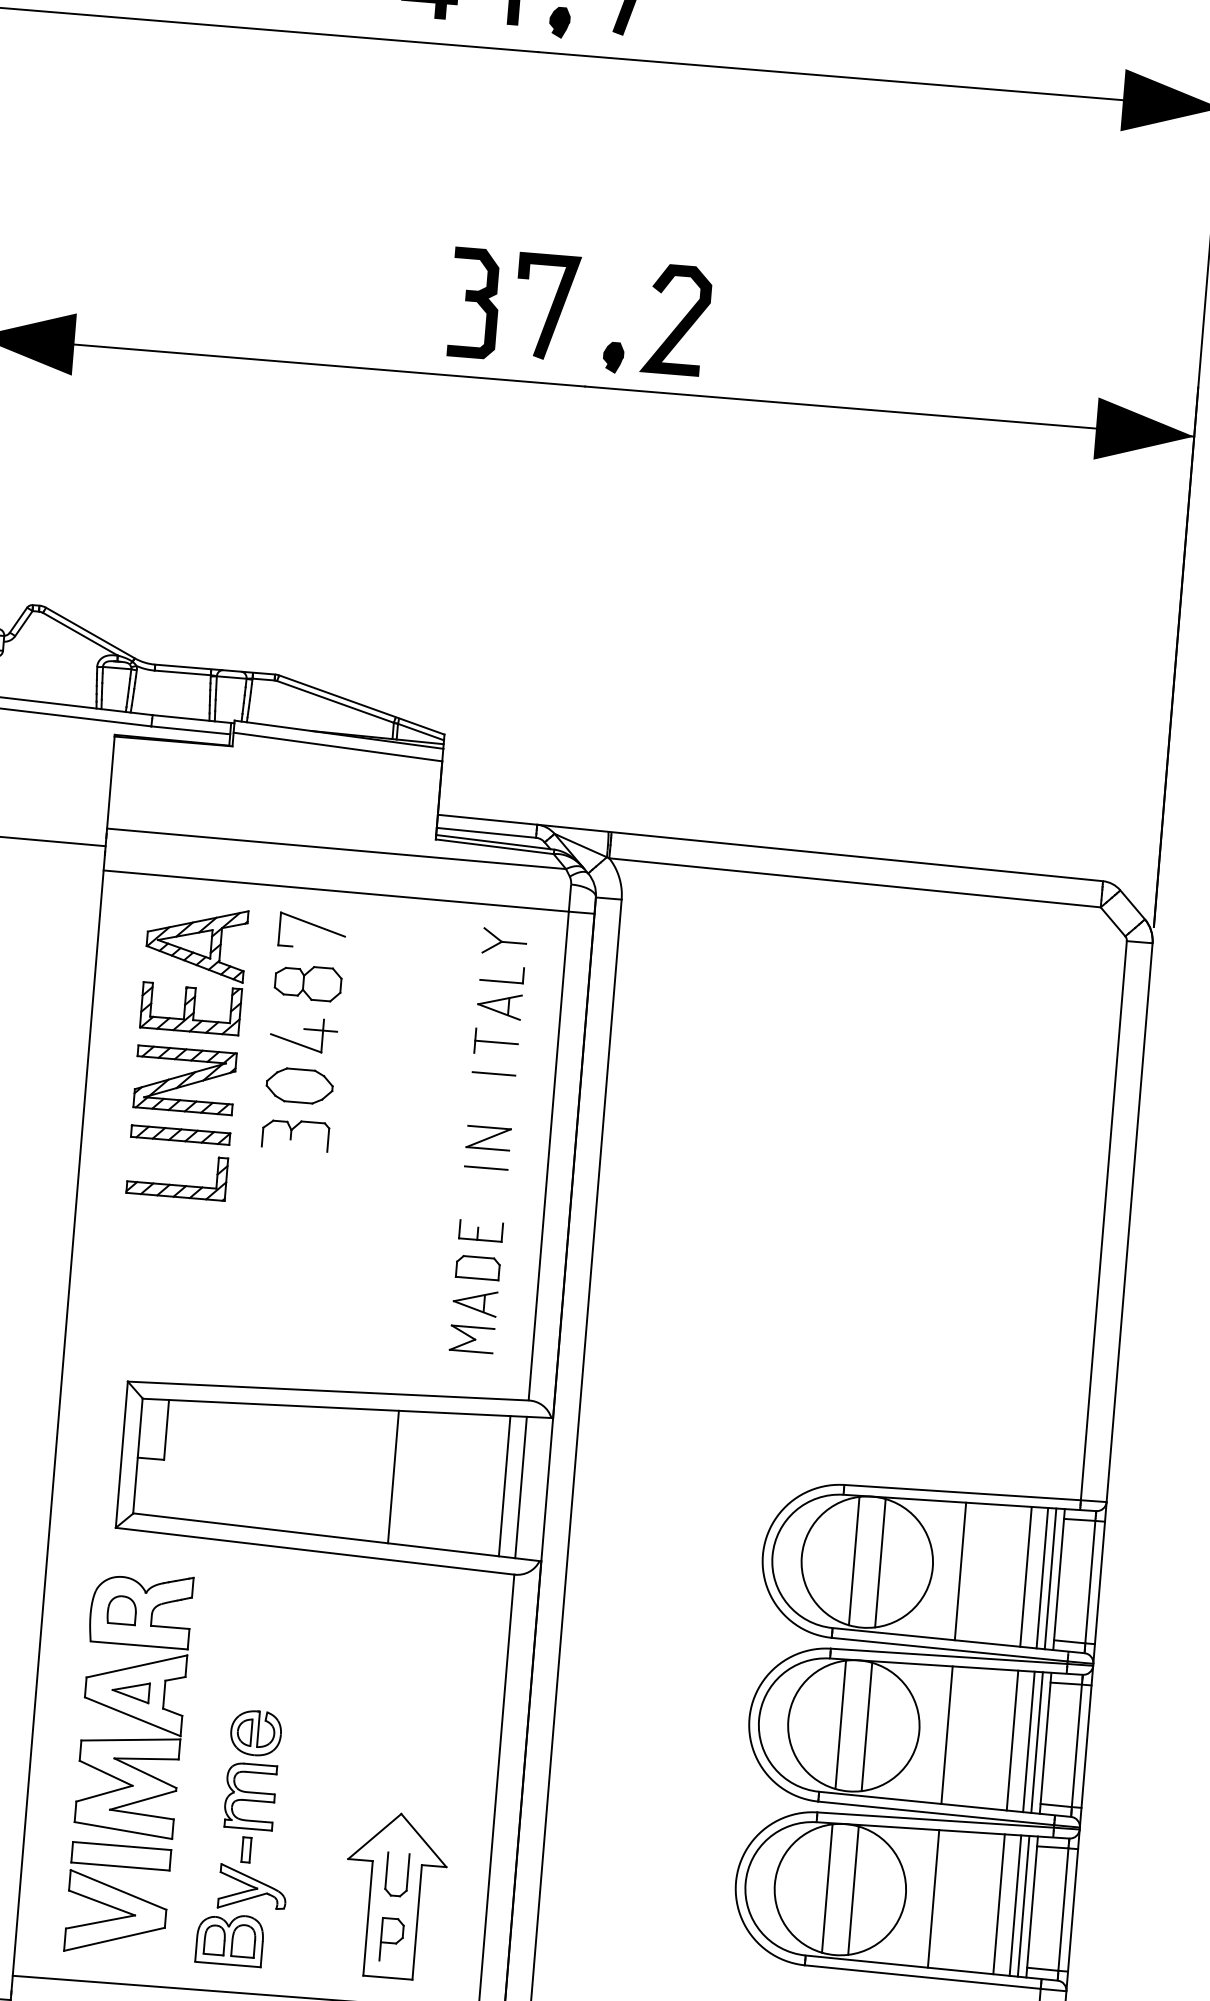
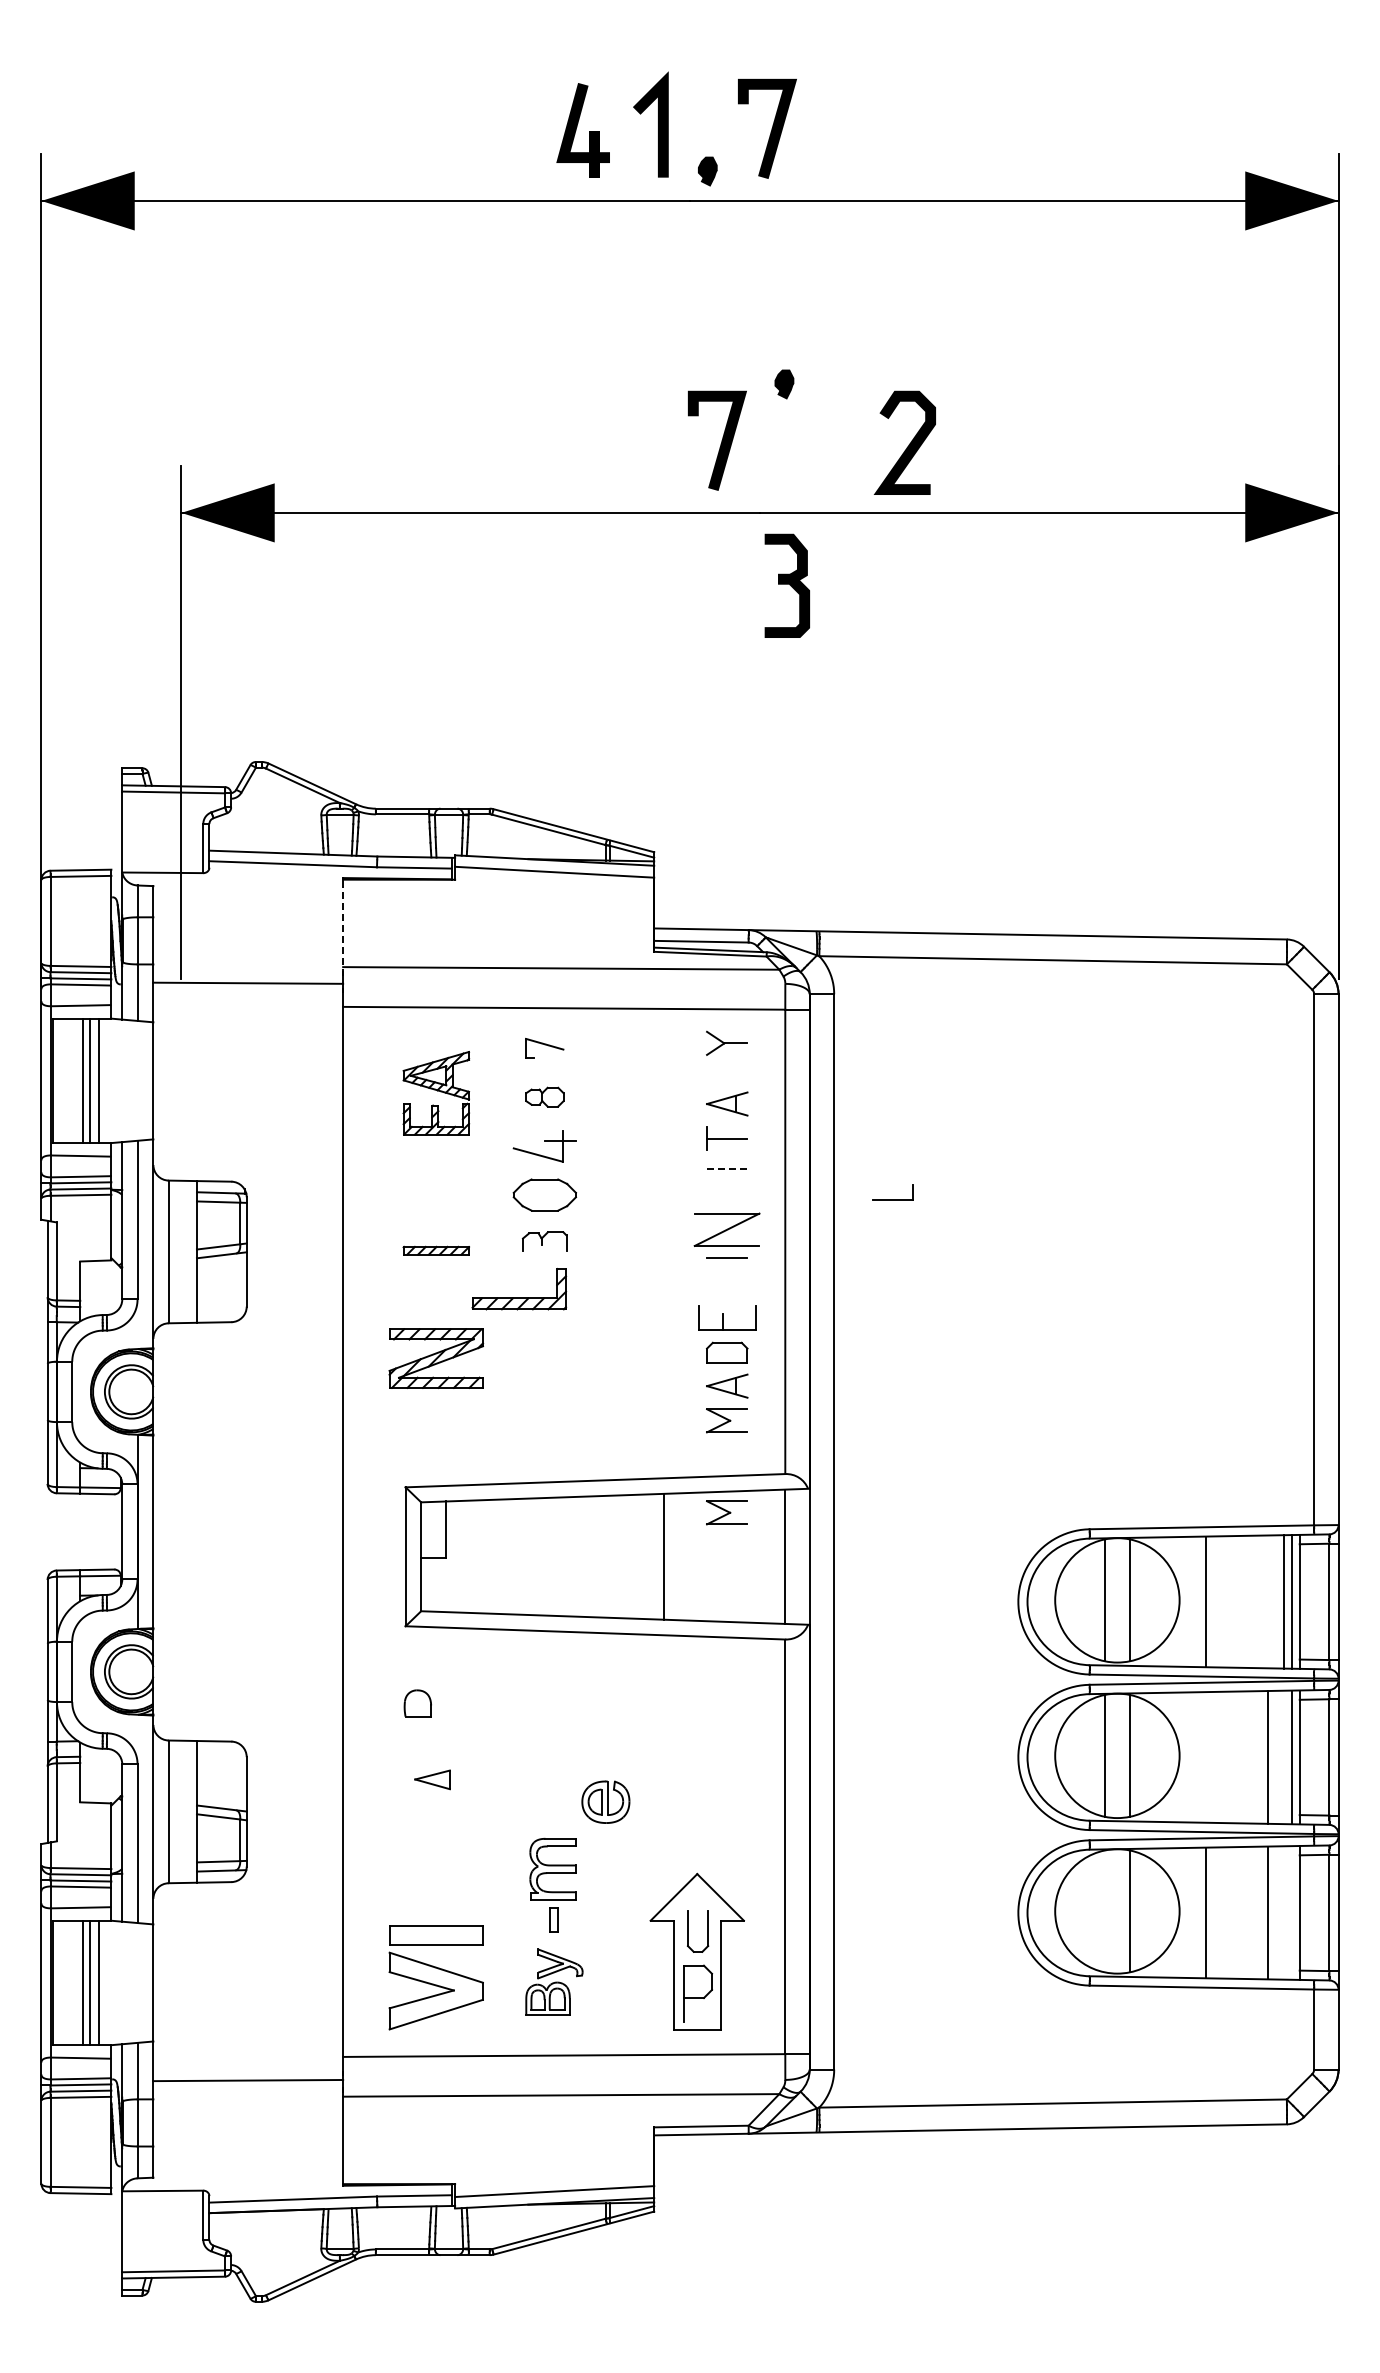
part: (473, 302) -> (786, 585), moved
curve: (680, 321) -> (908, 444), moved
part: (613, 357) -> (784, 384), moved
line: (110, 786) -> (343, 927), solid -> dashed
part: (312, 930) -> (544, 1047), size x0.6
part: (194, 969) -> (436, 1093), size x0.7
part: (500, 981) -> (892, 1199), moved
part: (307, 982) -> (544, 1096), size x0.6
line: (493, 1073) -> (726, 1168), solid -> dashed
part: (185, 1080) -> (436, 1358), moved
part: (180, 1134) -> (436, 1250), size x0.7
part: (295, 1134) -> (544, 1241), size x0.7
part: (488, 1138) -> (727, 1229), size x1.6
part: (176, 1184) -> (519, 1297), moved
part: (480, 1230) -> (726, 1317), size x1.4
part: (463, 1435) -> (726, 1512), added
line: (504, 1485) -> (769, 1556), removed
line: (1026, 1576) -> (1268, 1601), removed
part: (132, 1704) -> (435, 1791), removed
part: (255, 1732) -> (605, 1801), moved
line: (947, 1735) -> (1206, 1757), removed
line: (1028, 1741) -> (1283, 1757), removed
line: (826, 1888) -> (1104, 1911), removed
line: (1015, 1905) -> (1283, 1912), removed
line: (1023, 1905) -> (1291, 1912), removed
part: (241, 1915) -> (554, 1982), size x0.7
part: (392, 1939) -> (698, 1993), size x1.4

